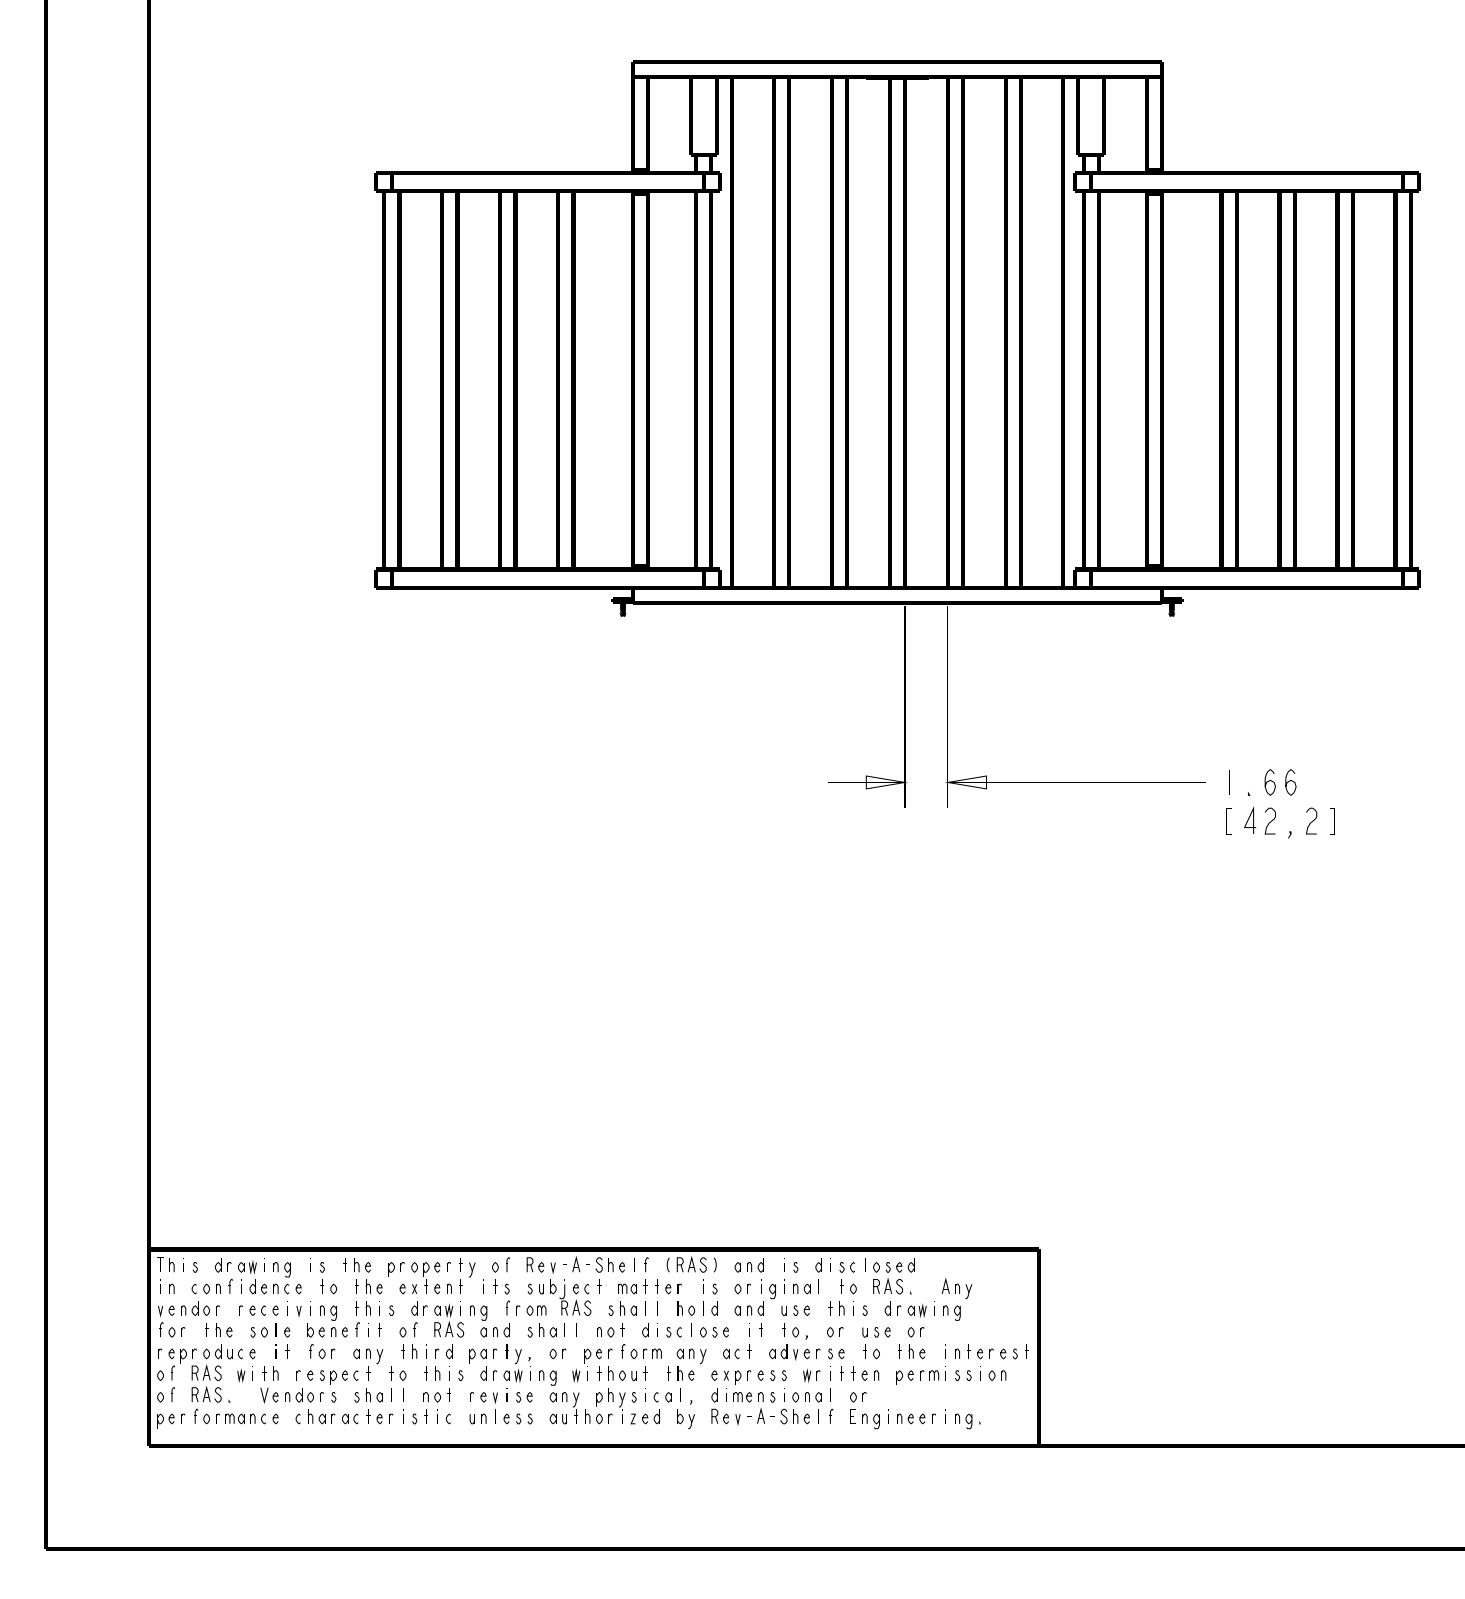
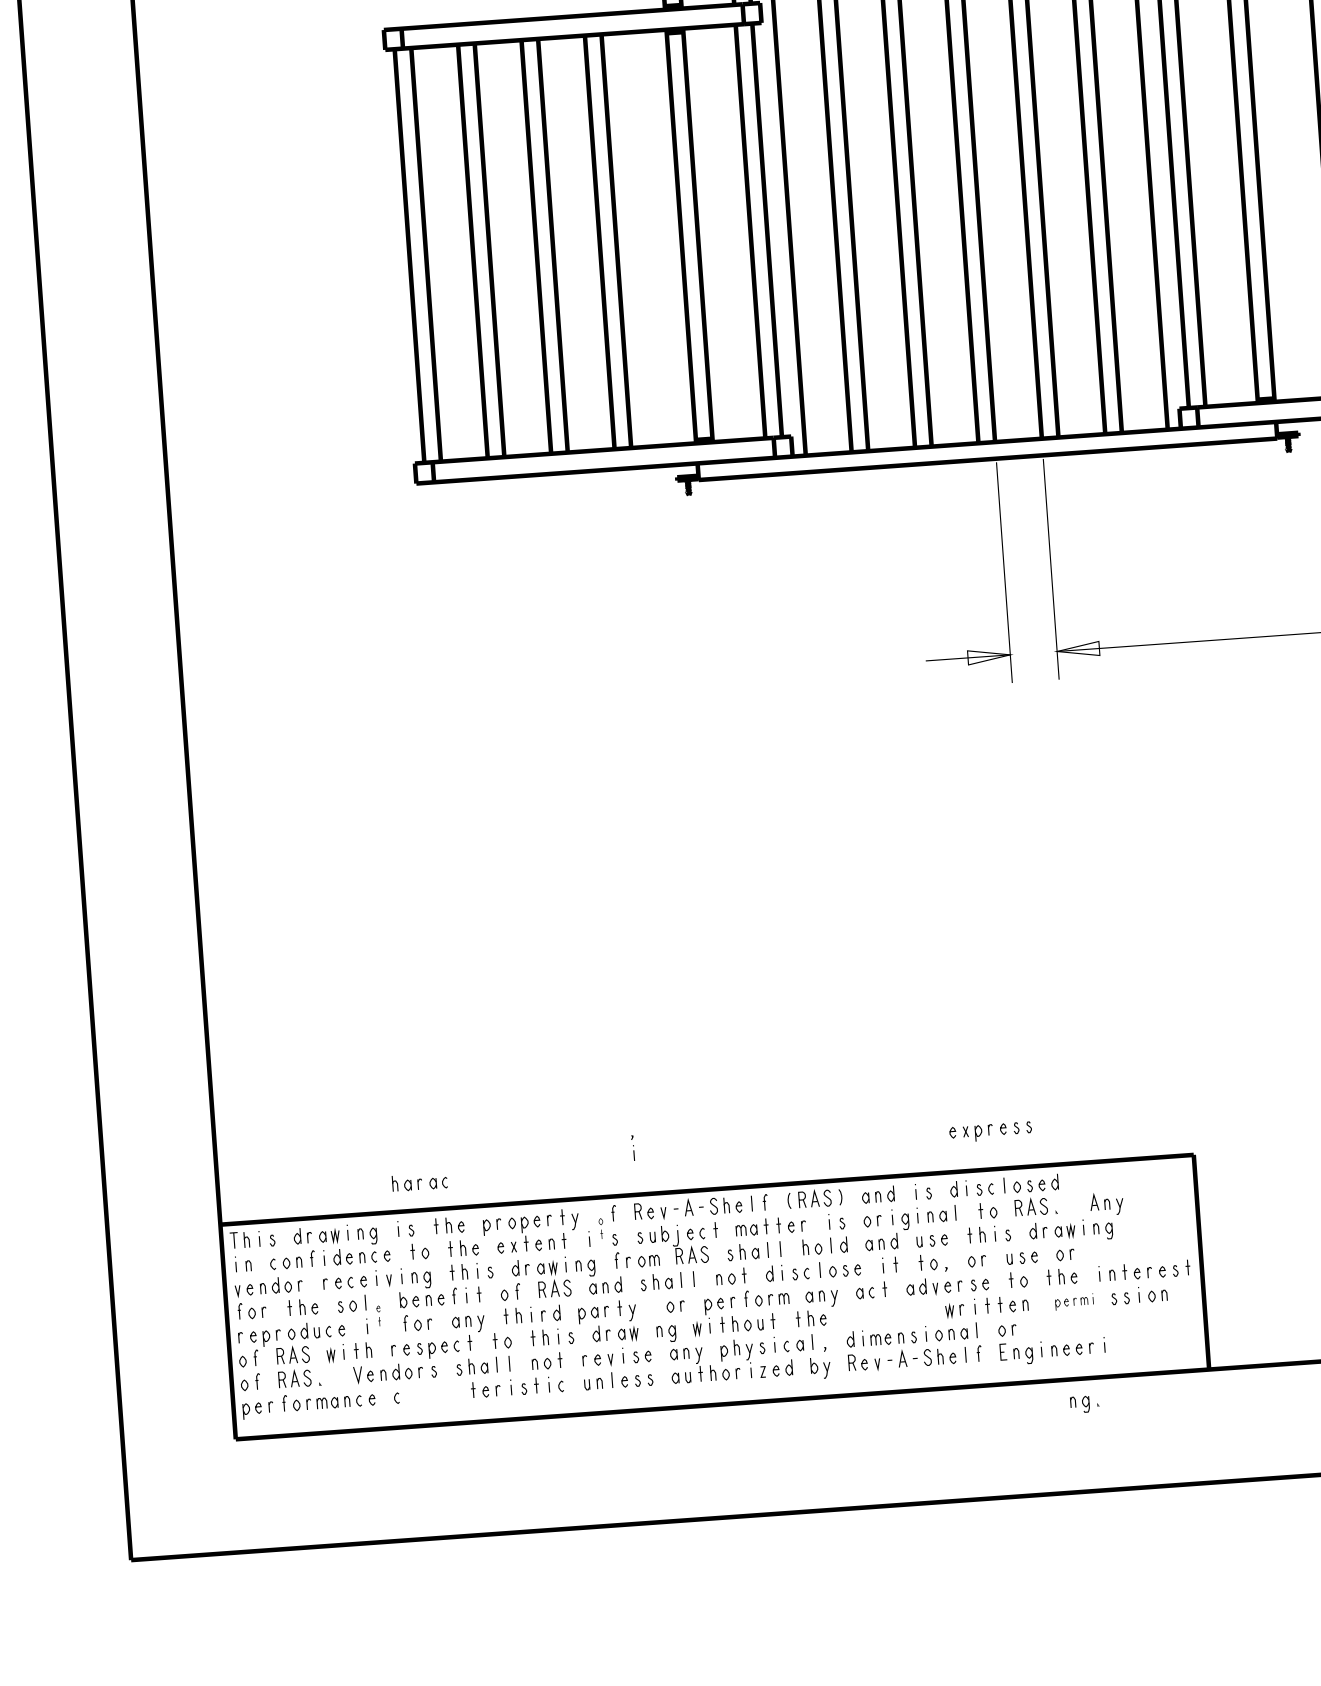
part: (495, 1277) -> (601, 1228), size x0.6
part: (287, 1342) -> (379, 1315), size x0.6
part: (529, 1368) -> (633, 1147), moved
part: (920, 1375) -> (1073, 1301), size x0.7
part: (748, 1377) -> (990, 1132), moved
part: (333, 1416) -> (420, 1181), moved
part: (967, 1421) -> (1084, 1404), moved

